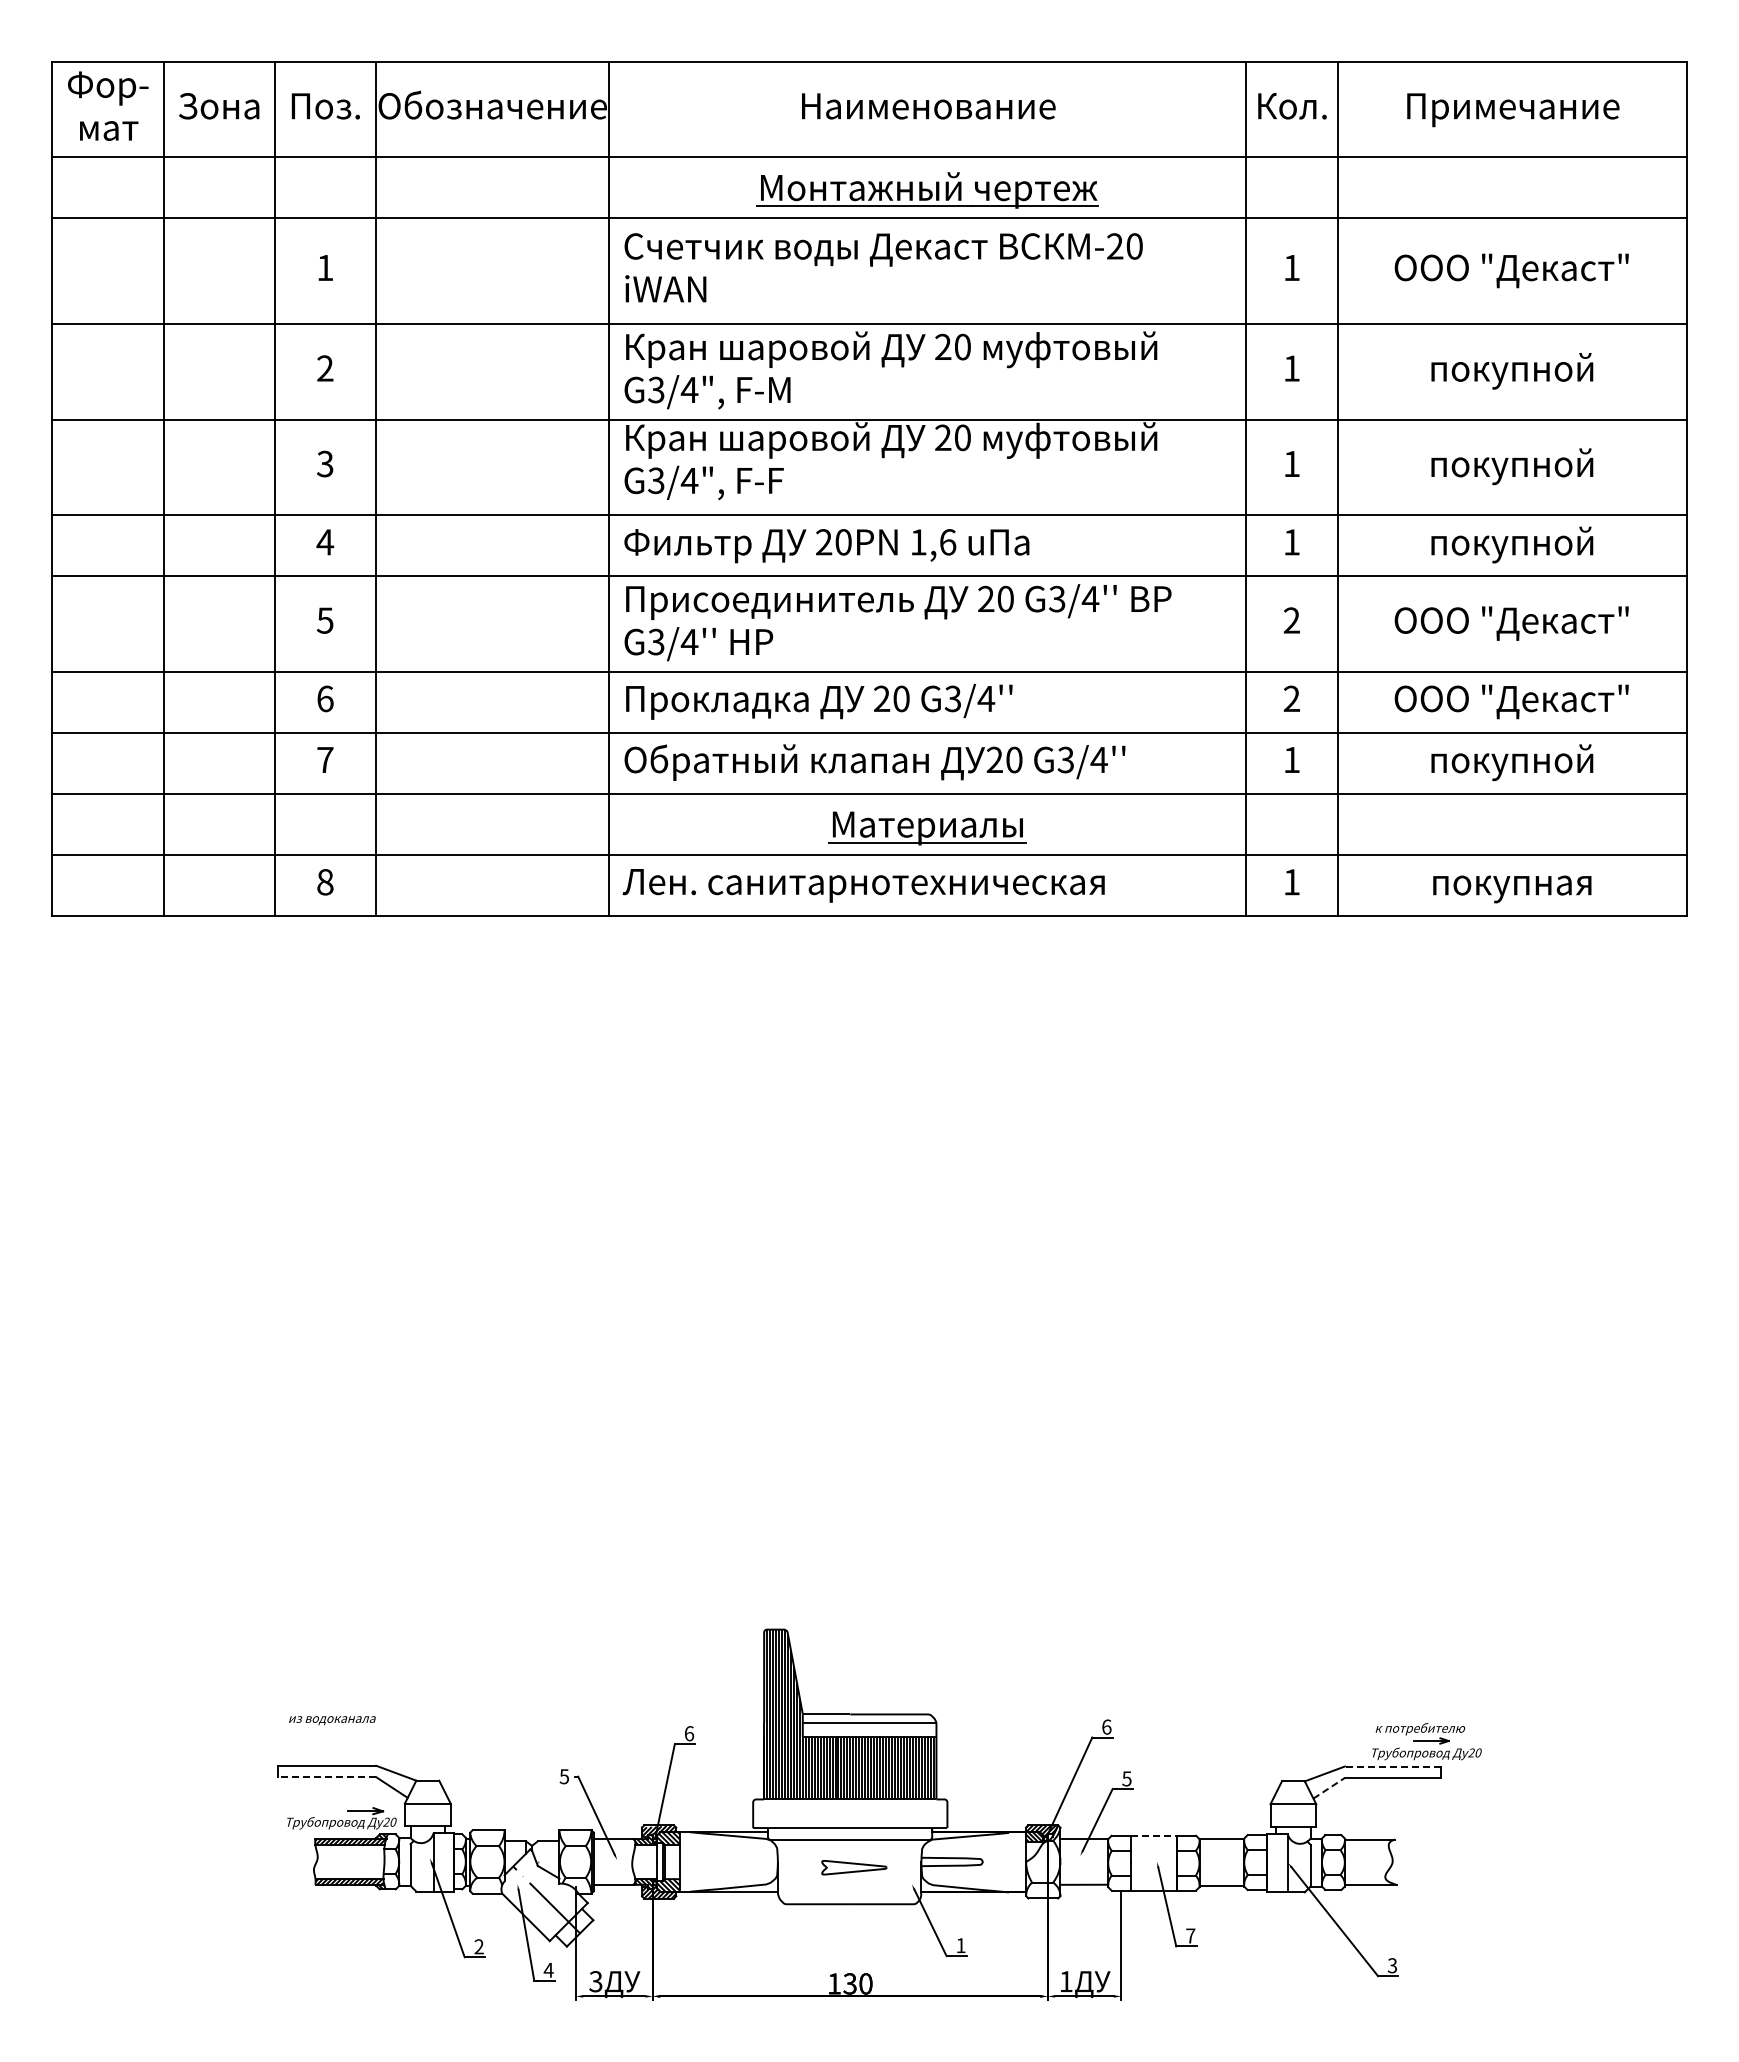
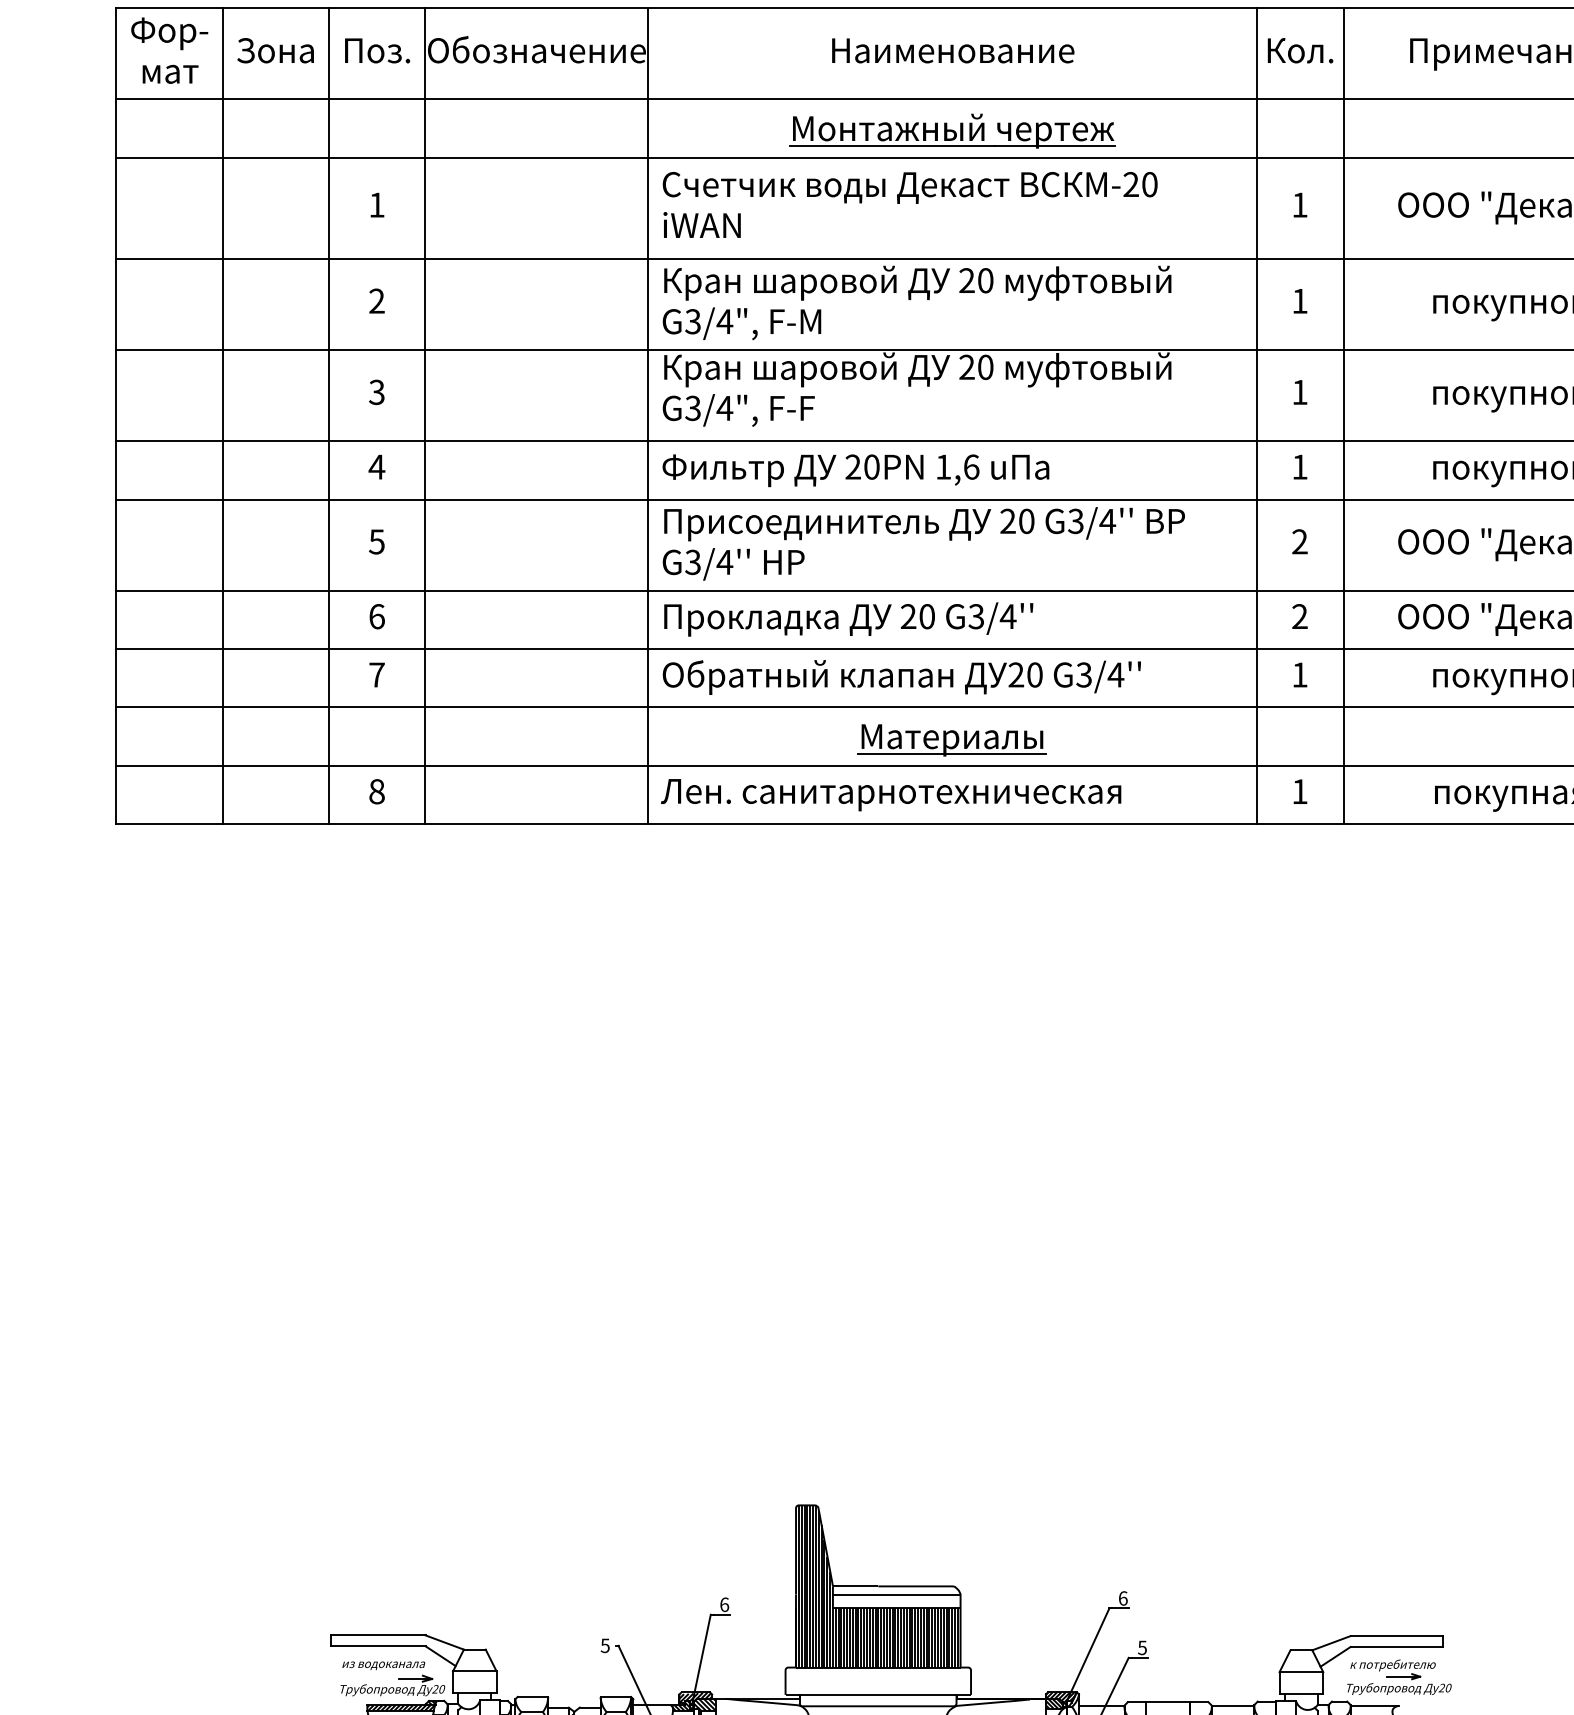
text: (332, 1720) -> (383, 1665), moved
part: (1426, 1741) -> (1398, 1677), moved
line: (1392, 1766) -> (1396, 1636), dashed -> solid
line: (326, 1777) -> (378, 1646), dashed -> solid
line: (1329, 1788) -> (1335, 1657), dashed -> solid
line: (1153, 1835) -> (1167, 1701), dashed -> solid

